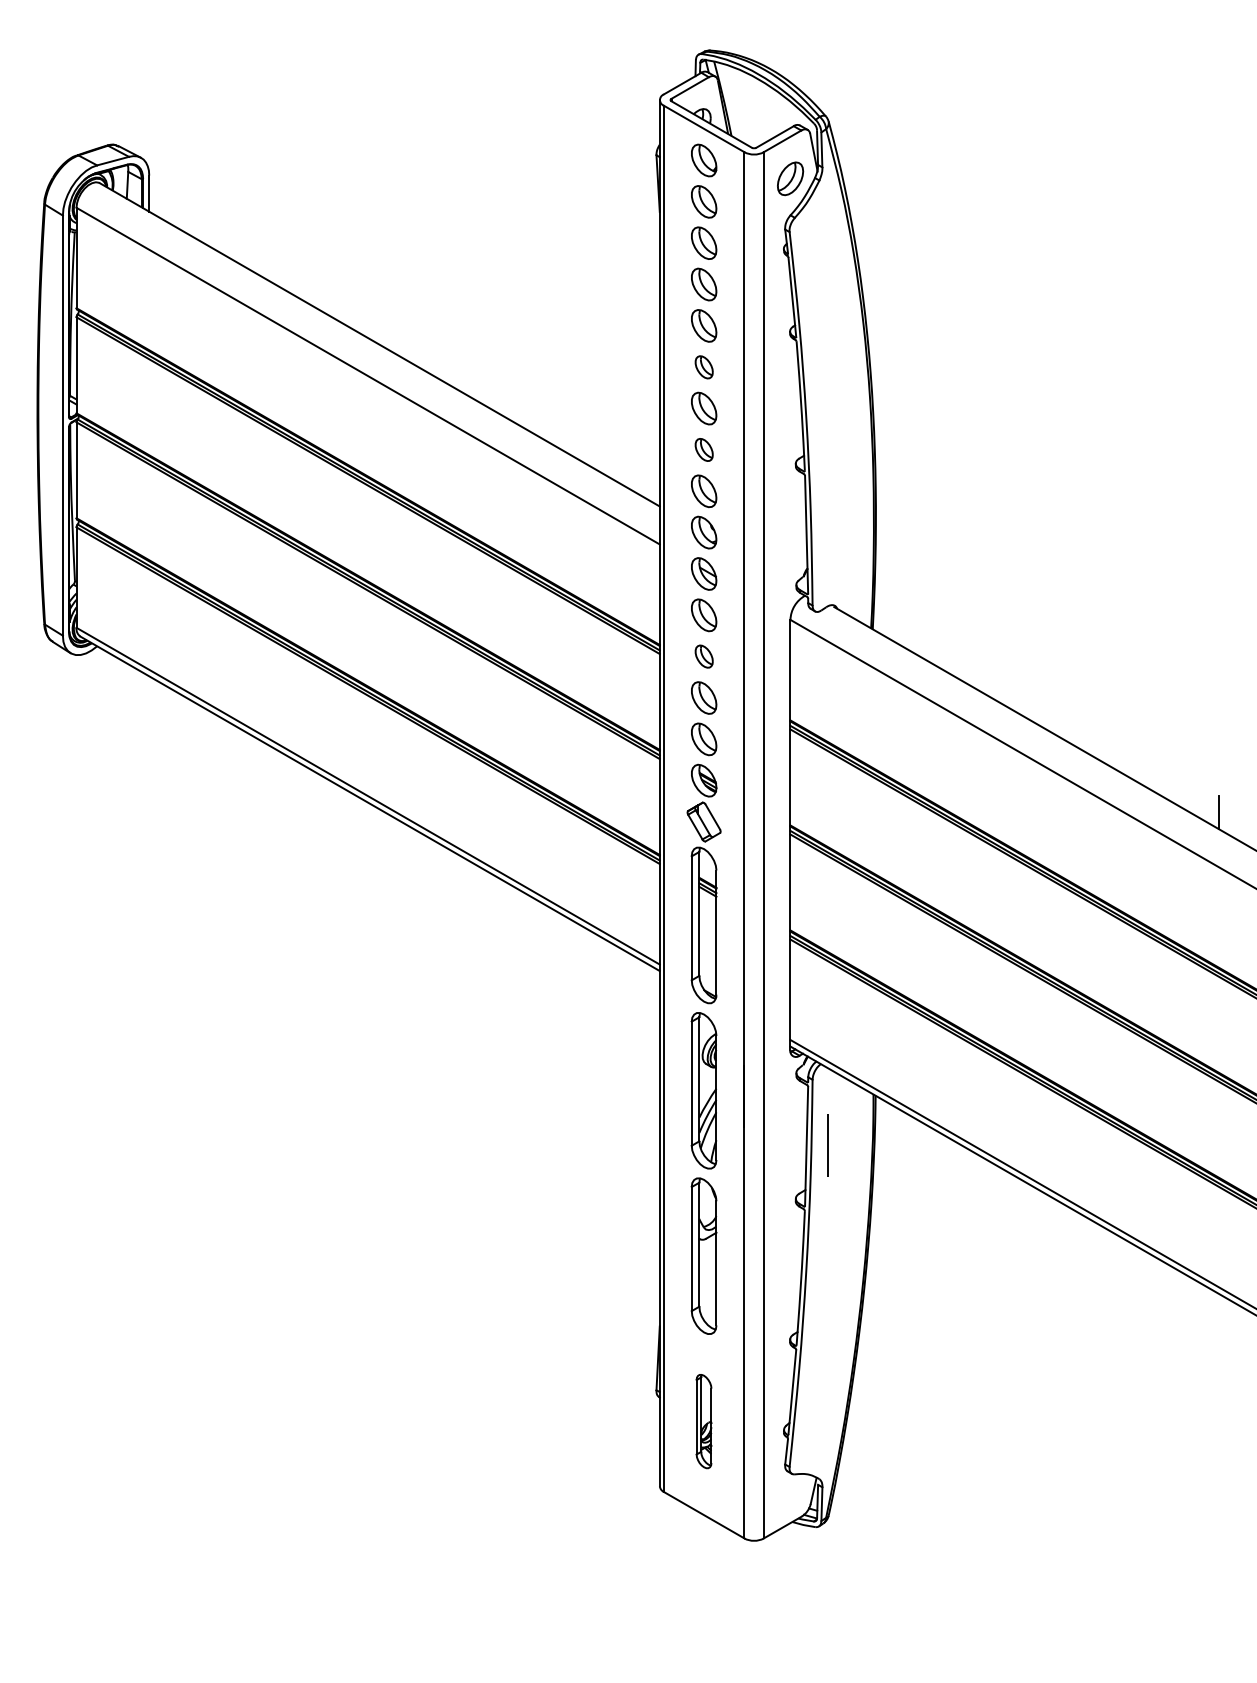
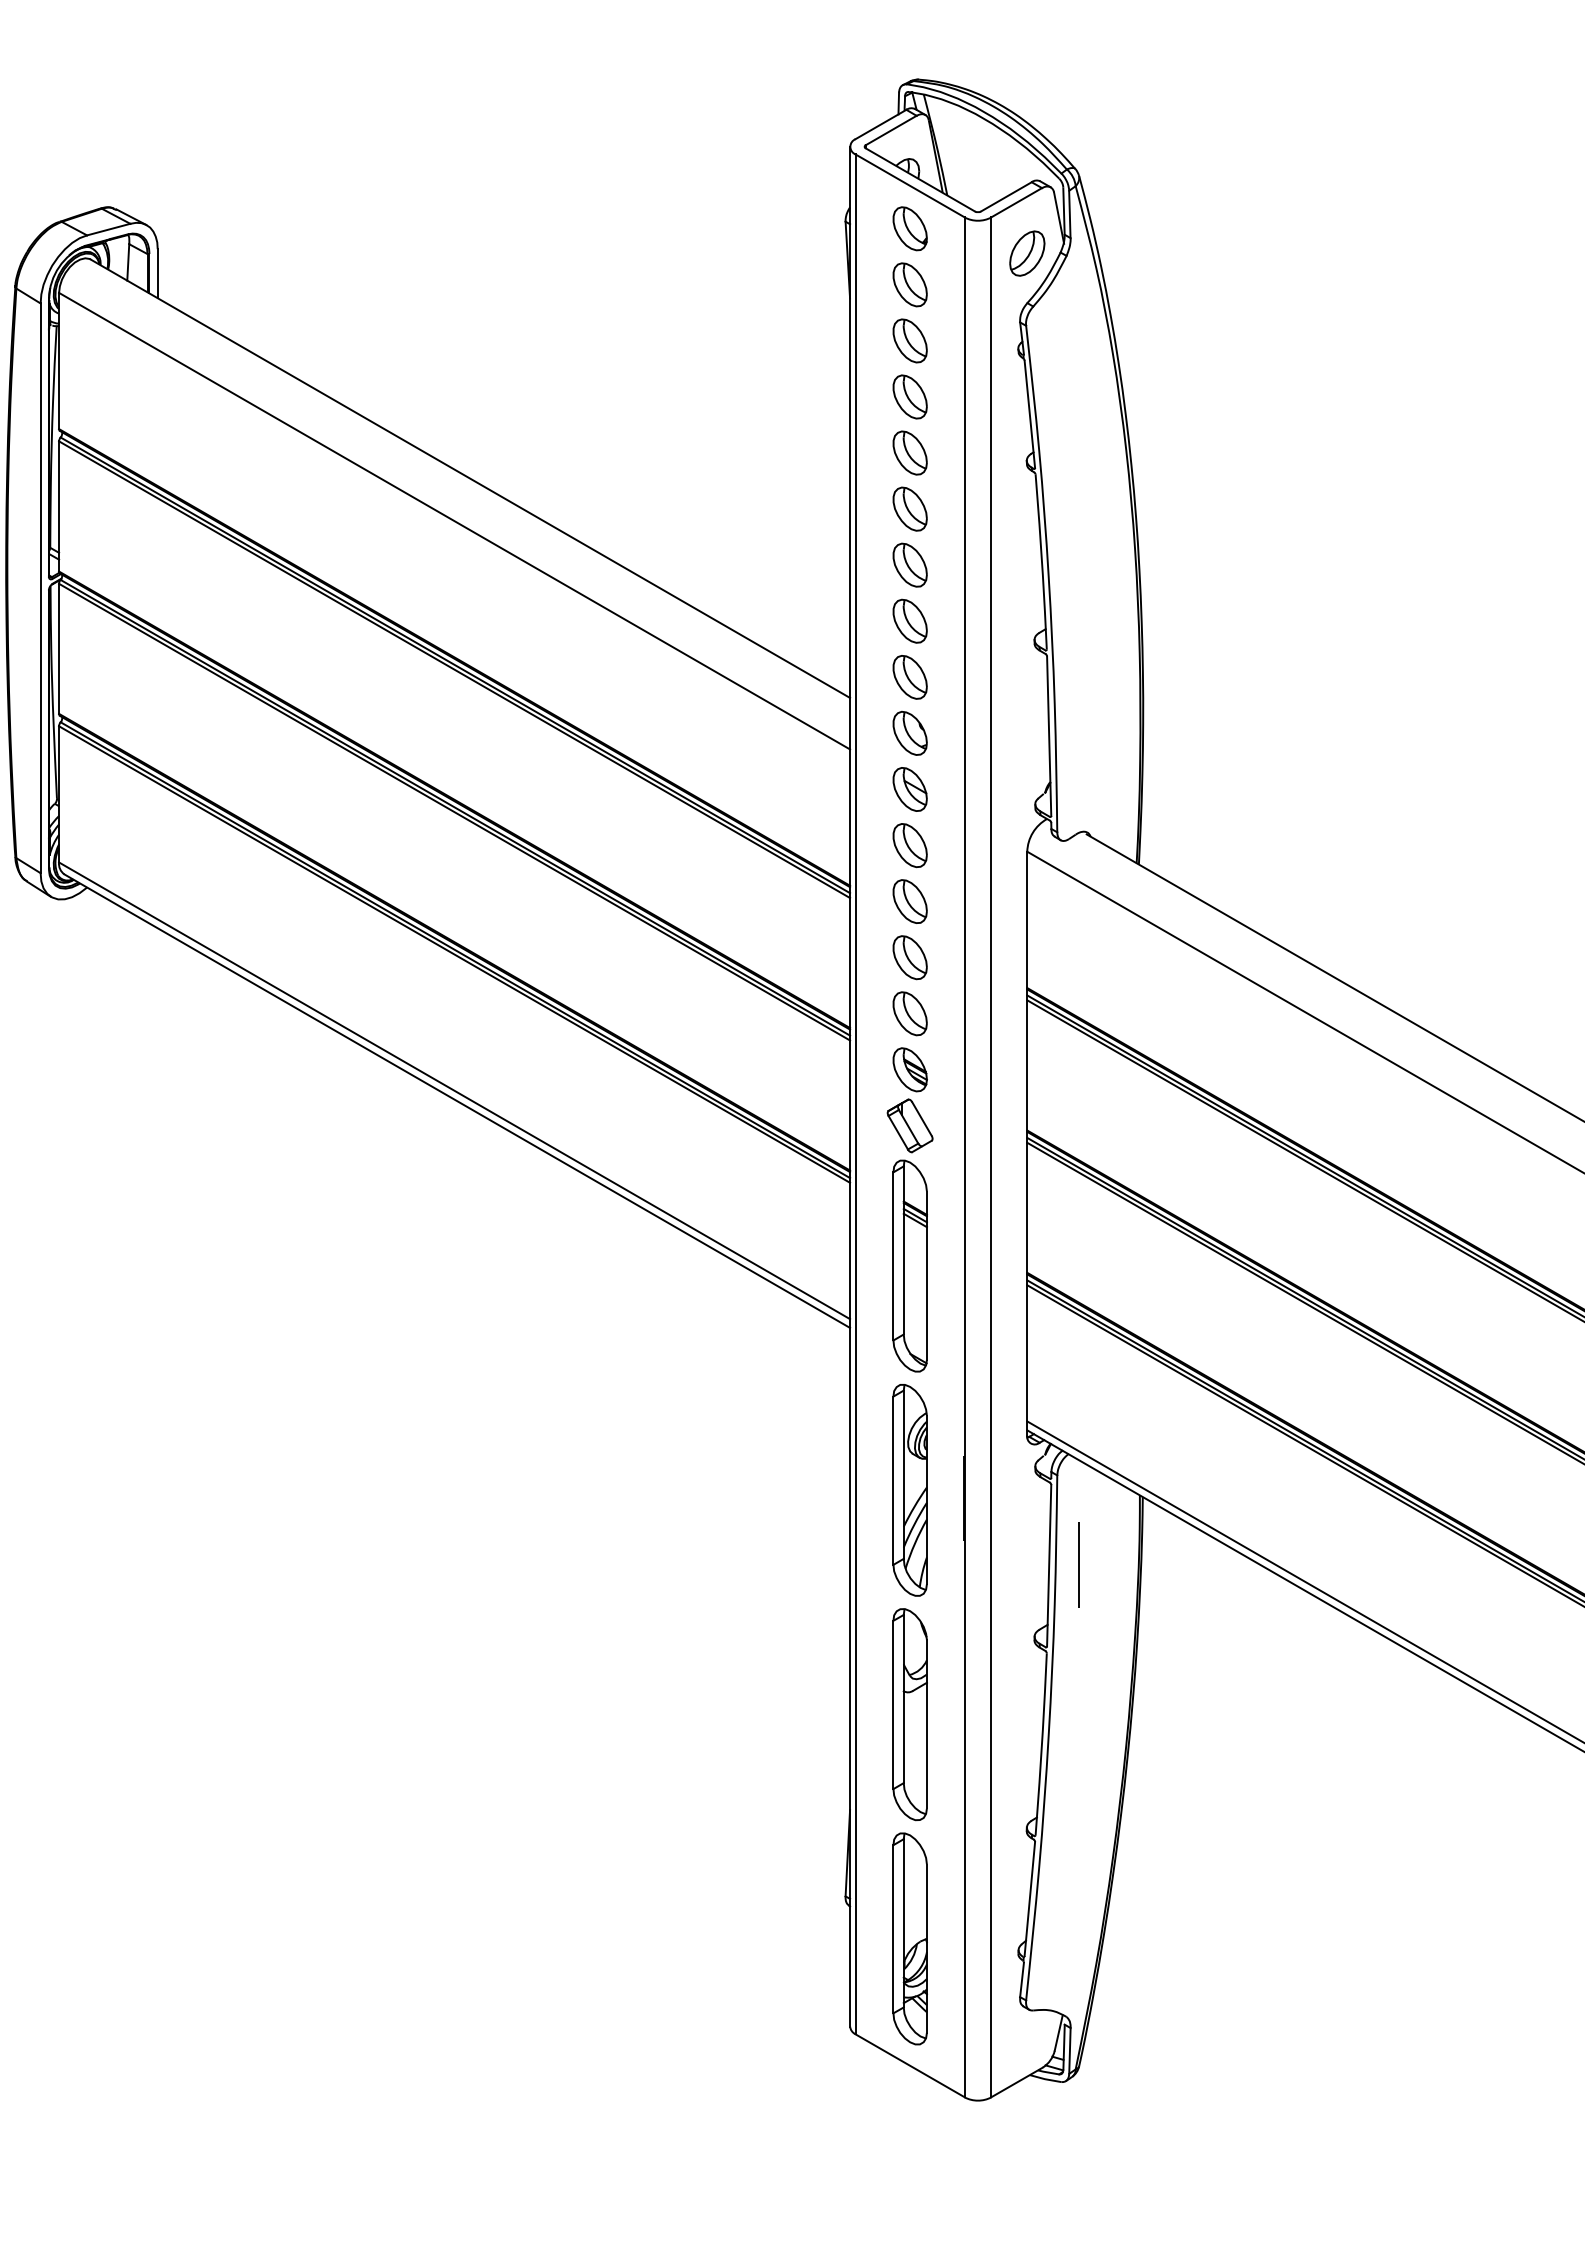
part: (704, 367) -> (910, 509), size x1.43
part: (704, 449) -> (910, 620), size x1.43
part: (704, 656) -> (910, 901), size x1.43
part: (703, 1421) -> (909, 1938), size x1.67

